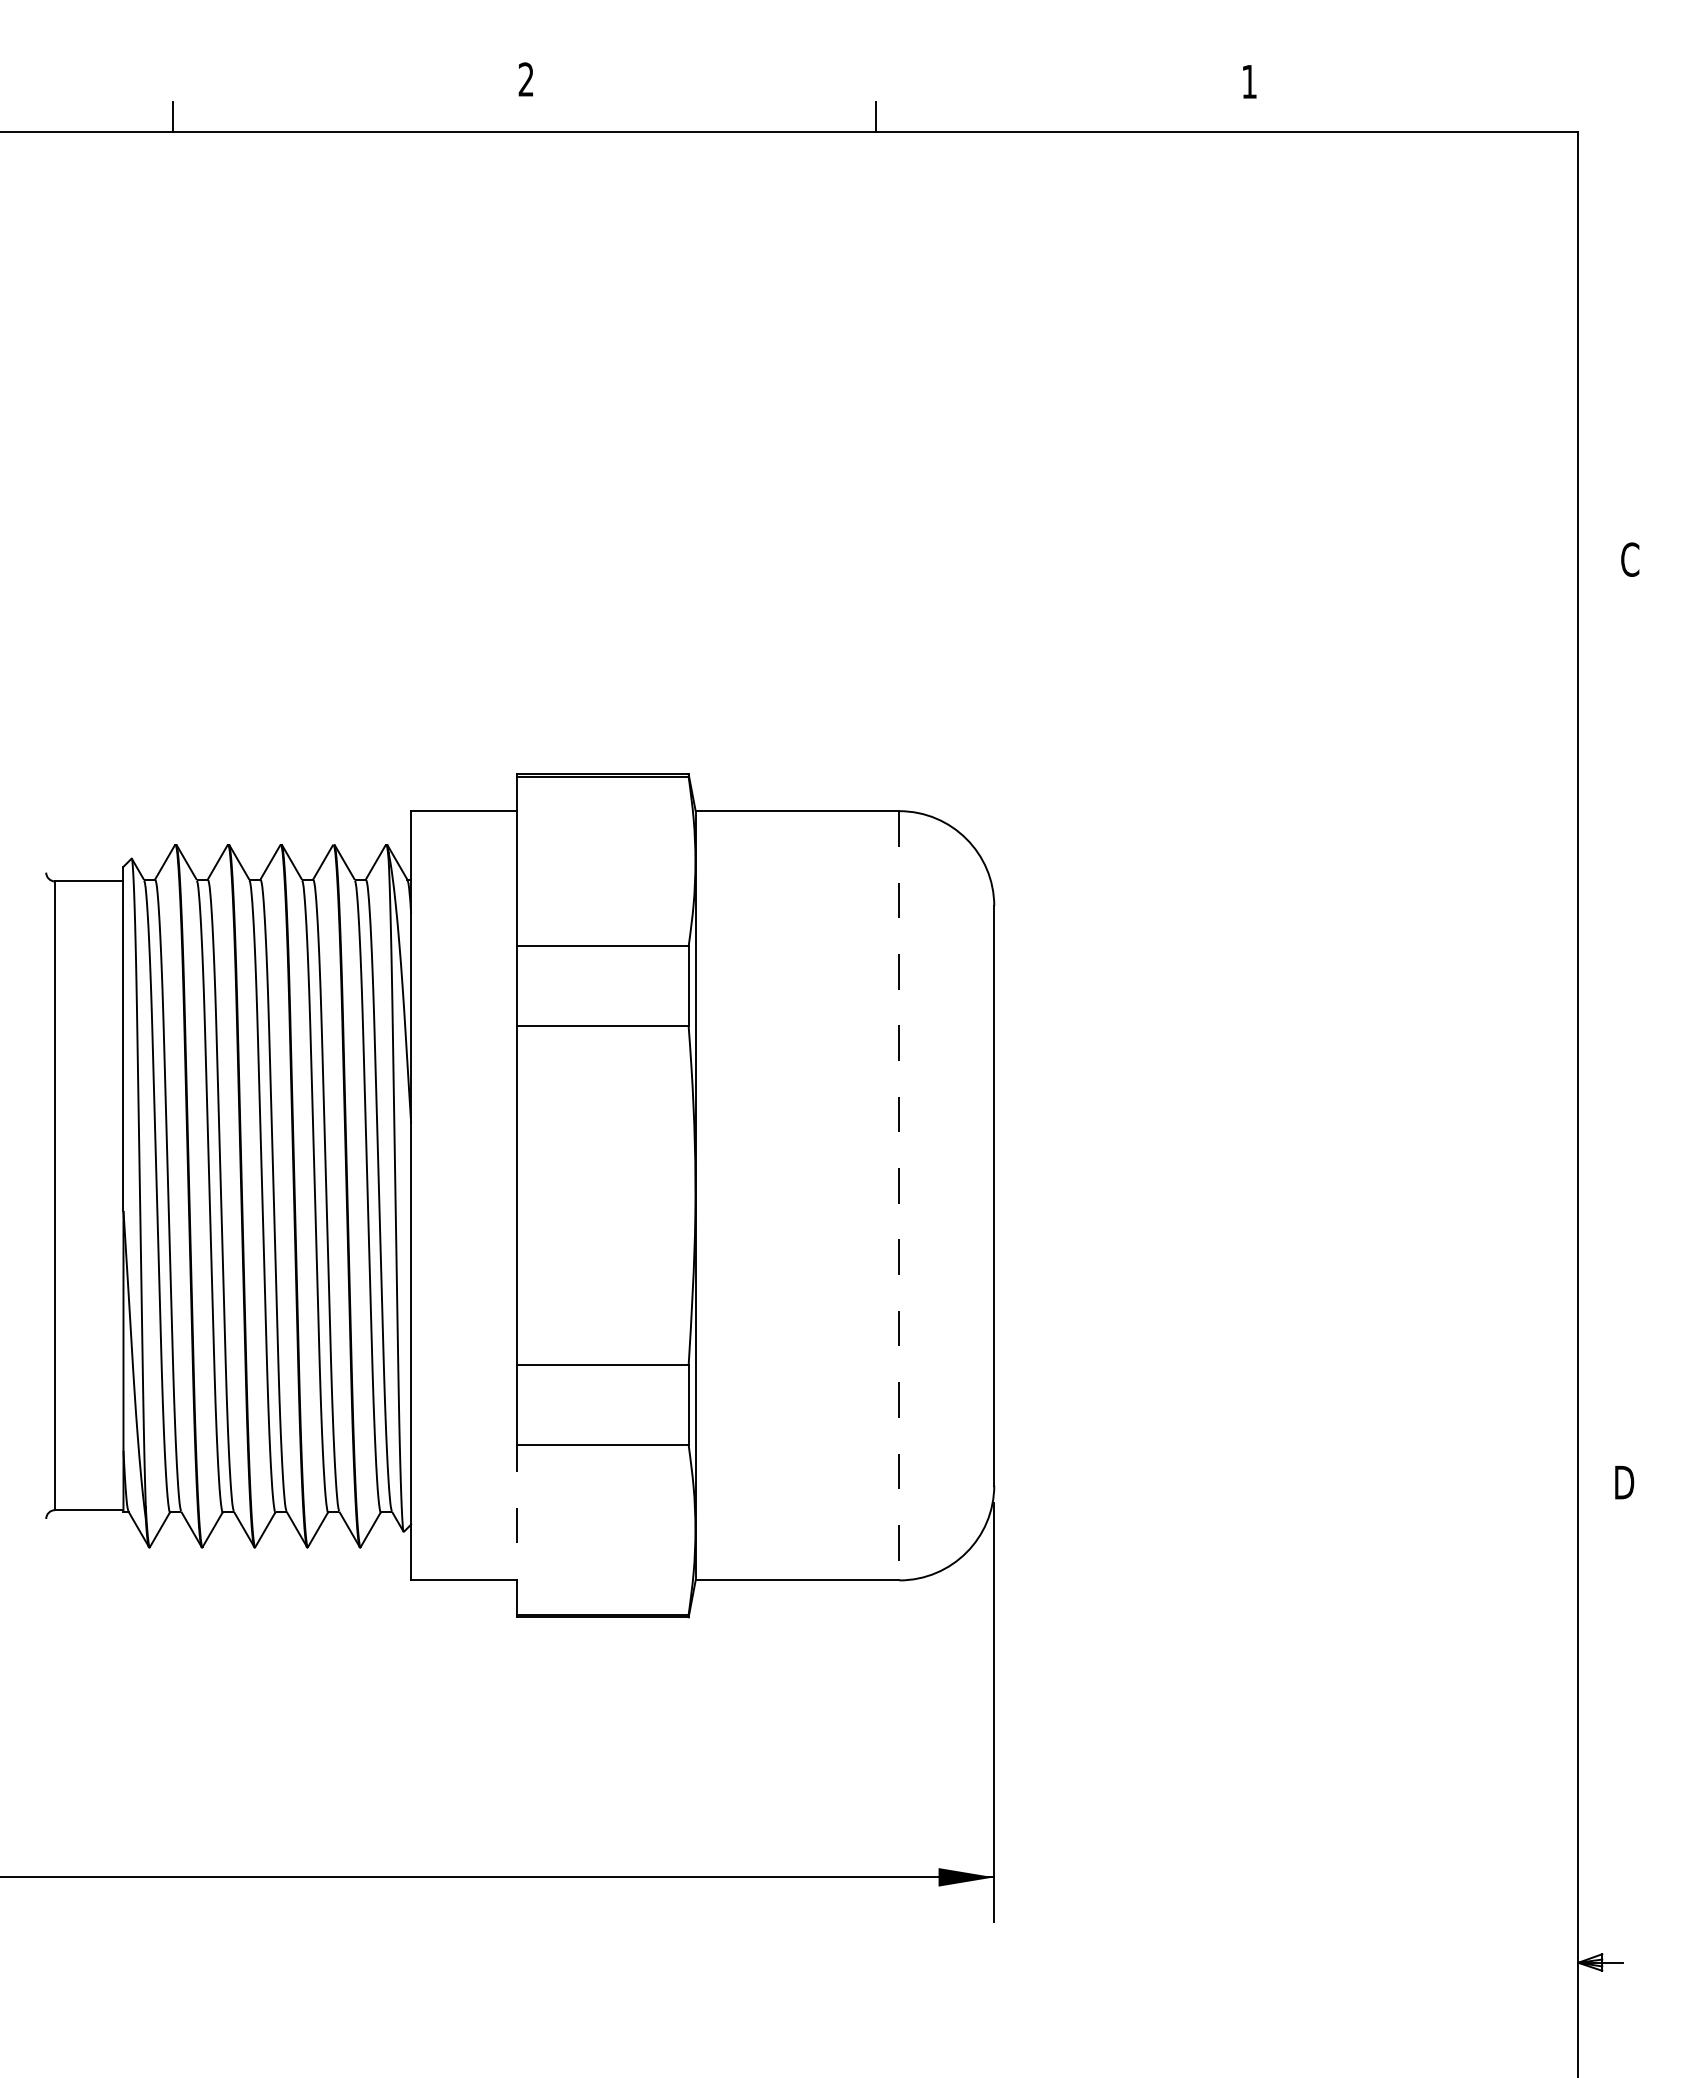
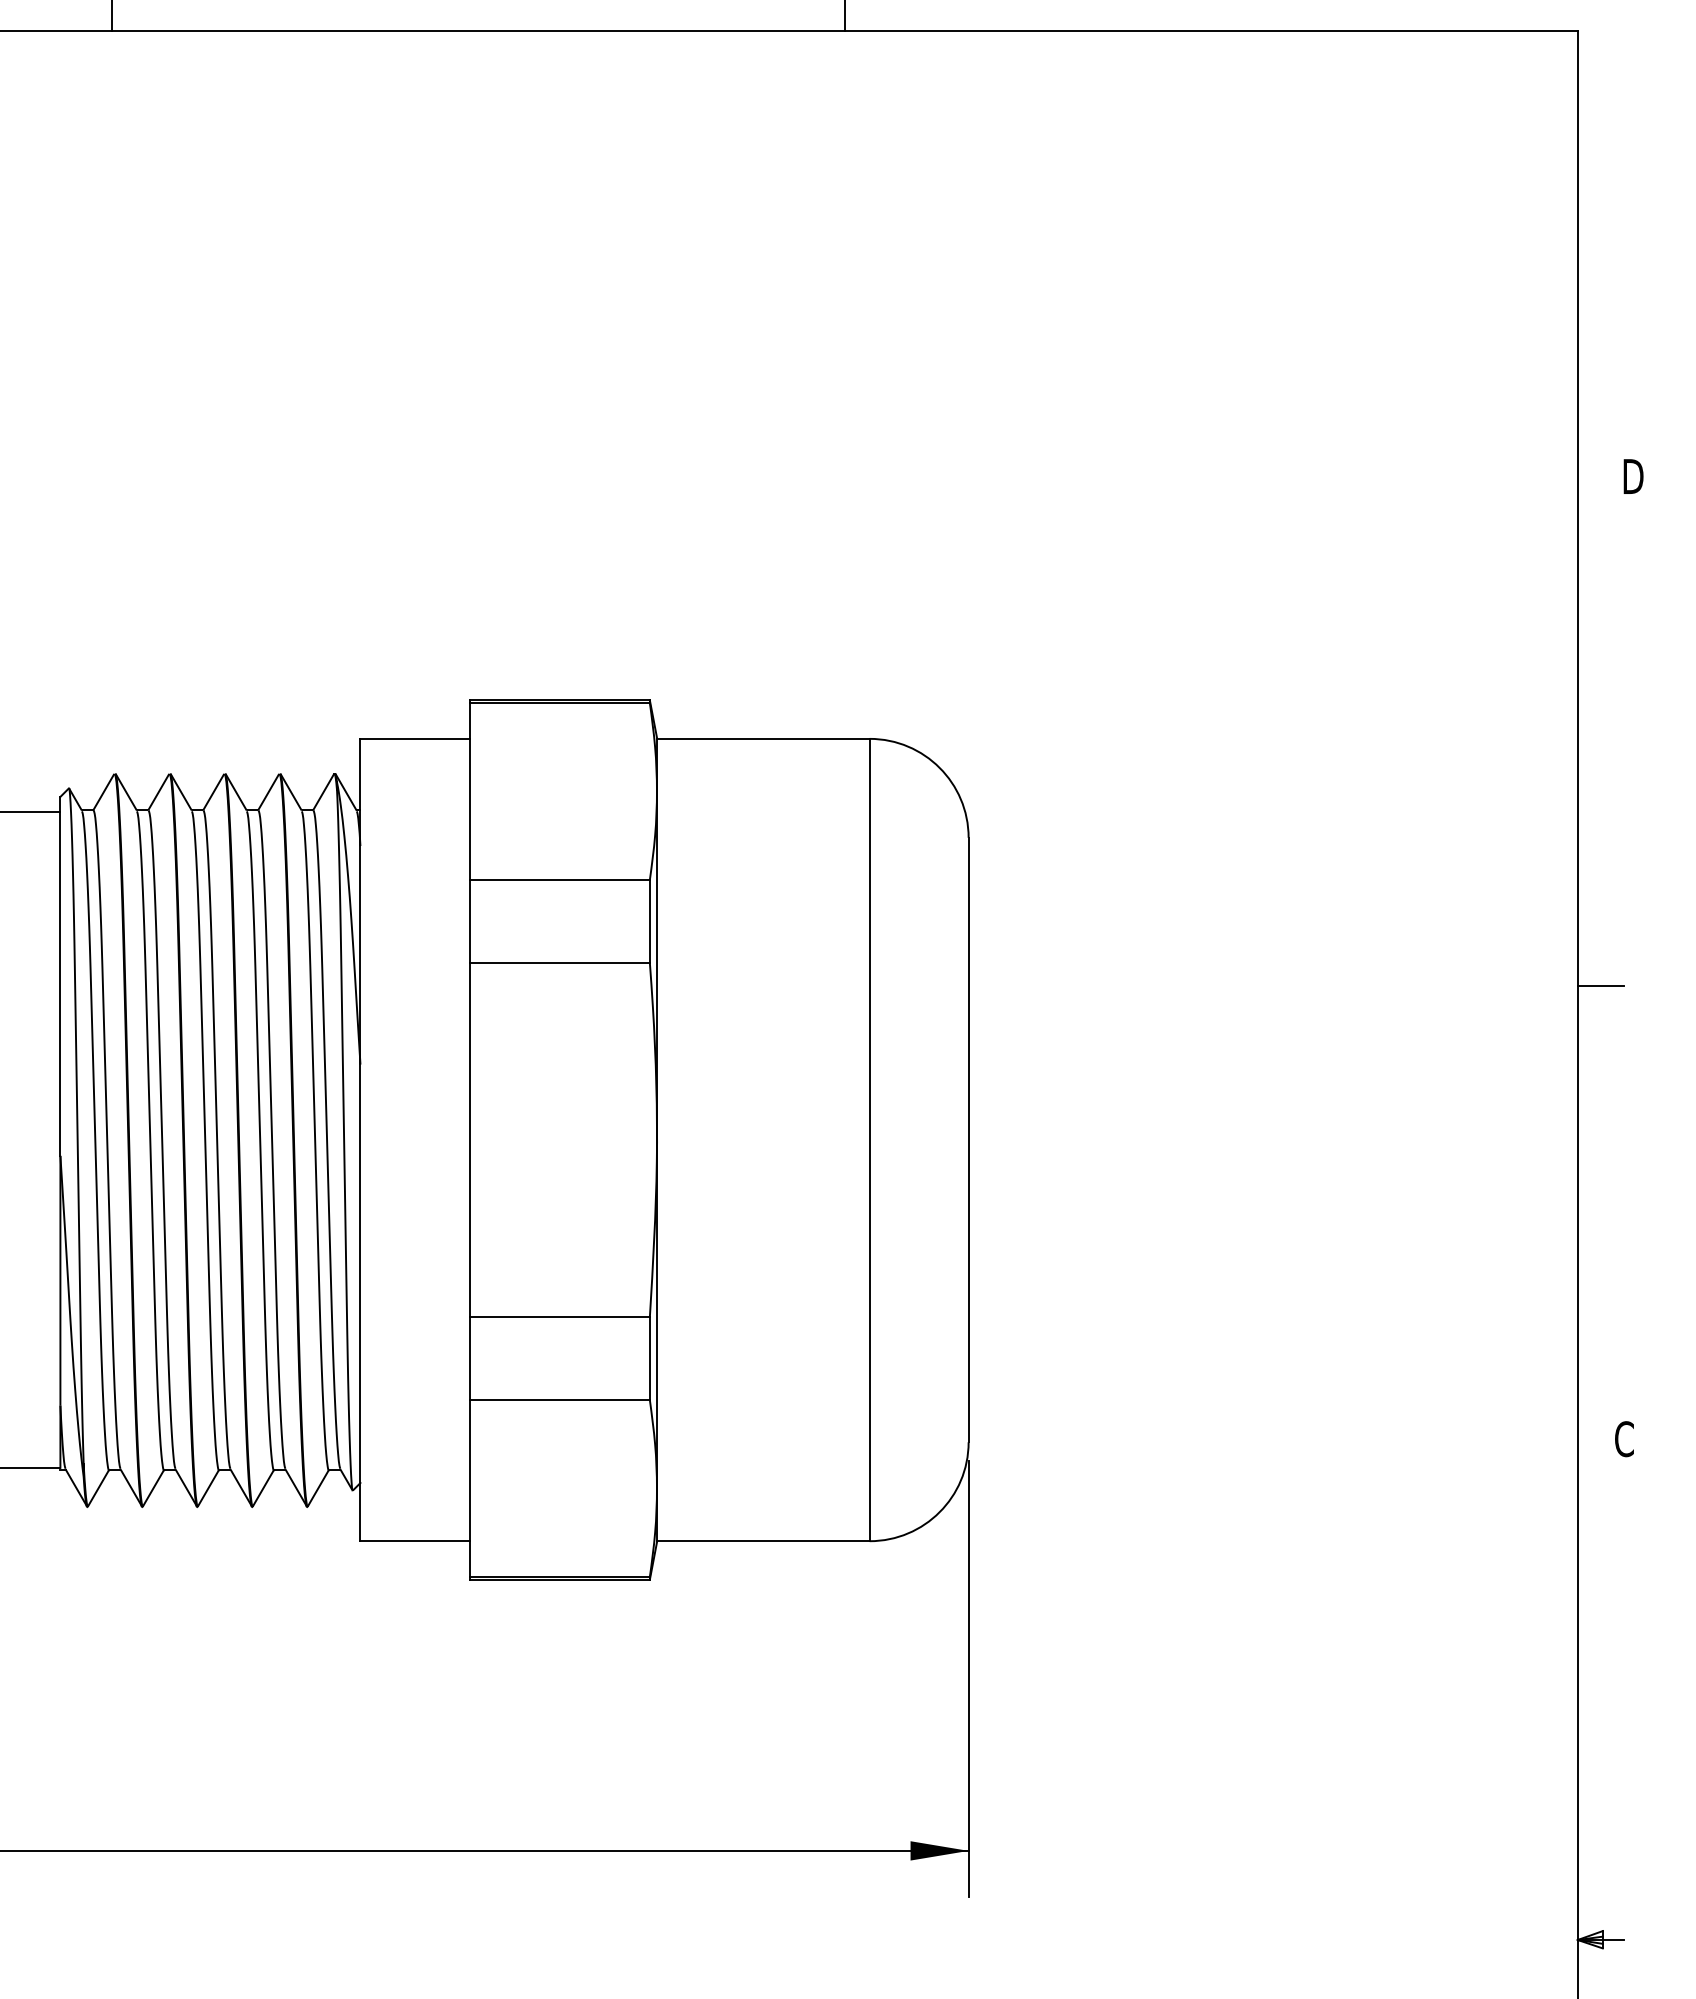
text: (1631, 559) -> (1633, 476), C -> D
line: (1600, 1048) -> (1600, 986), added
line: (899, 1195) -> (869, 1139), dashed -> solid
text: (1624, 1482) -> (1625, 1439), D -> C
line: (516, 1529) -> (470, 1488), dashed -> solid

